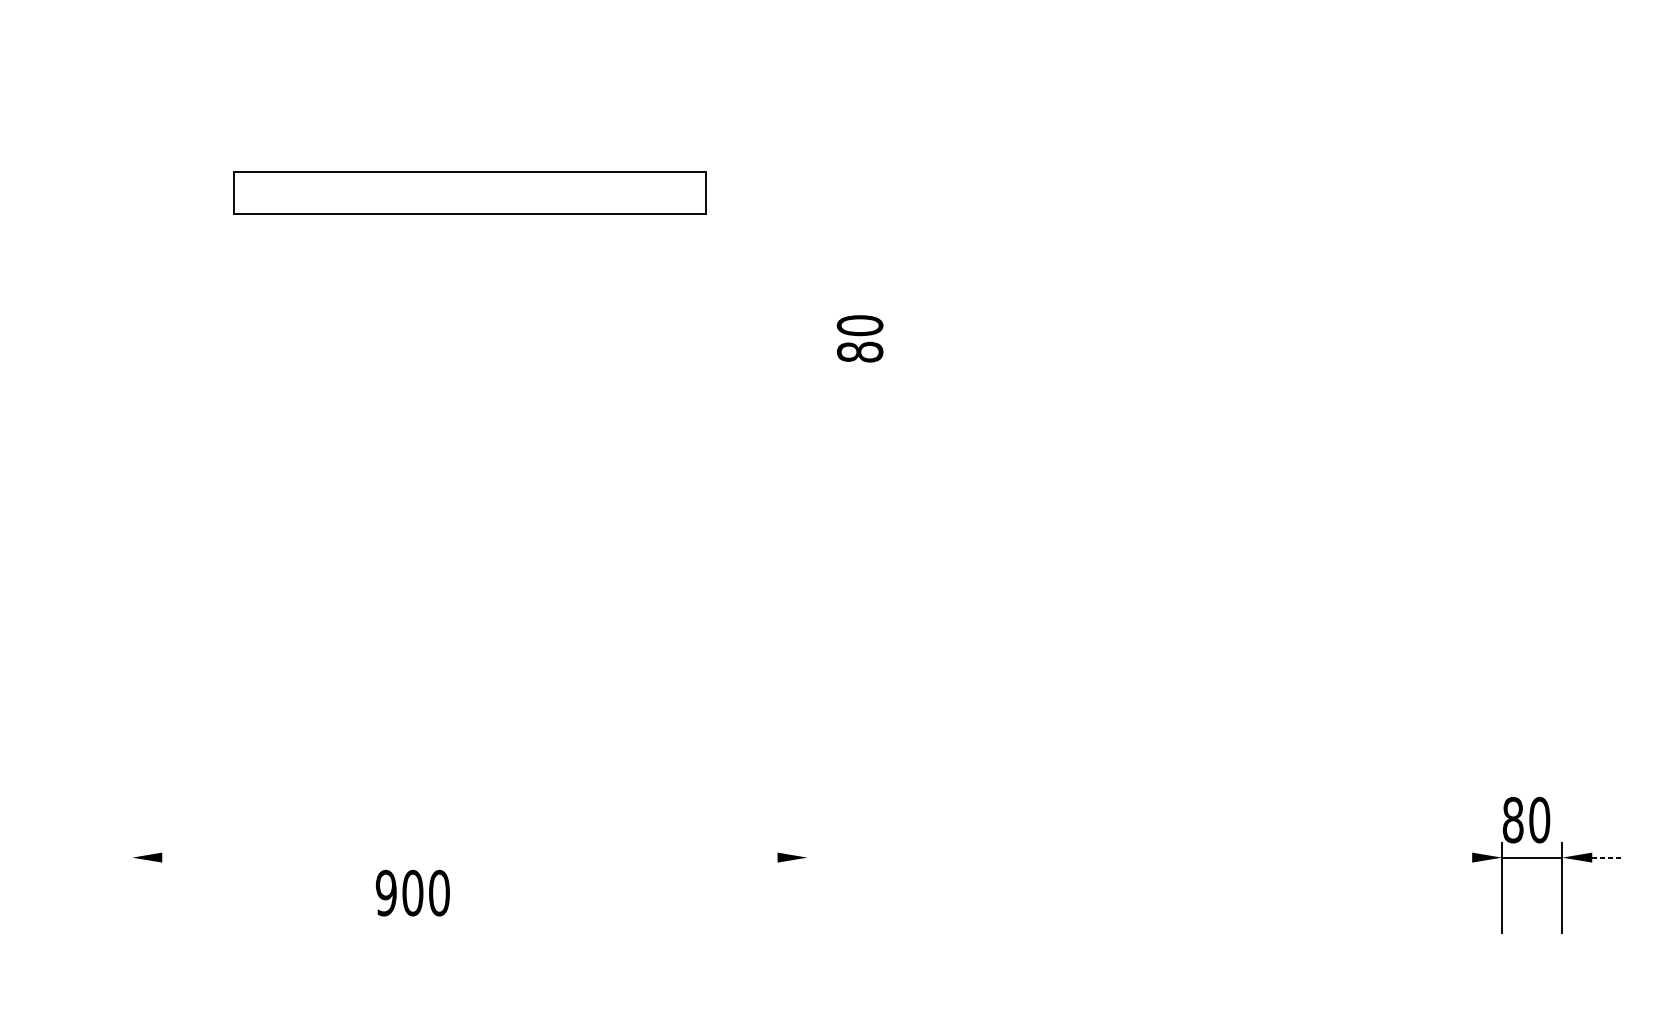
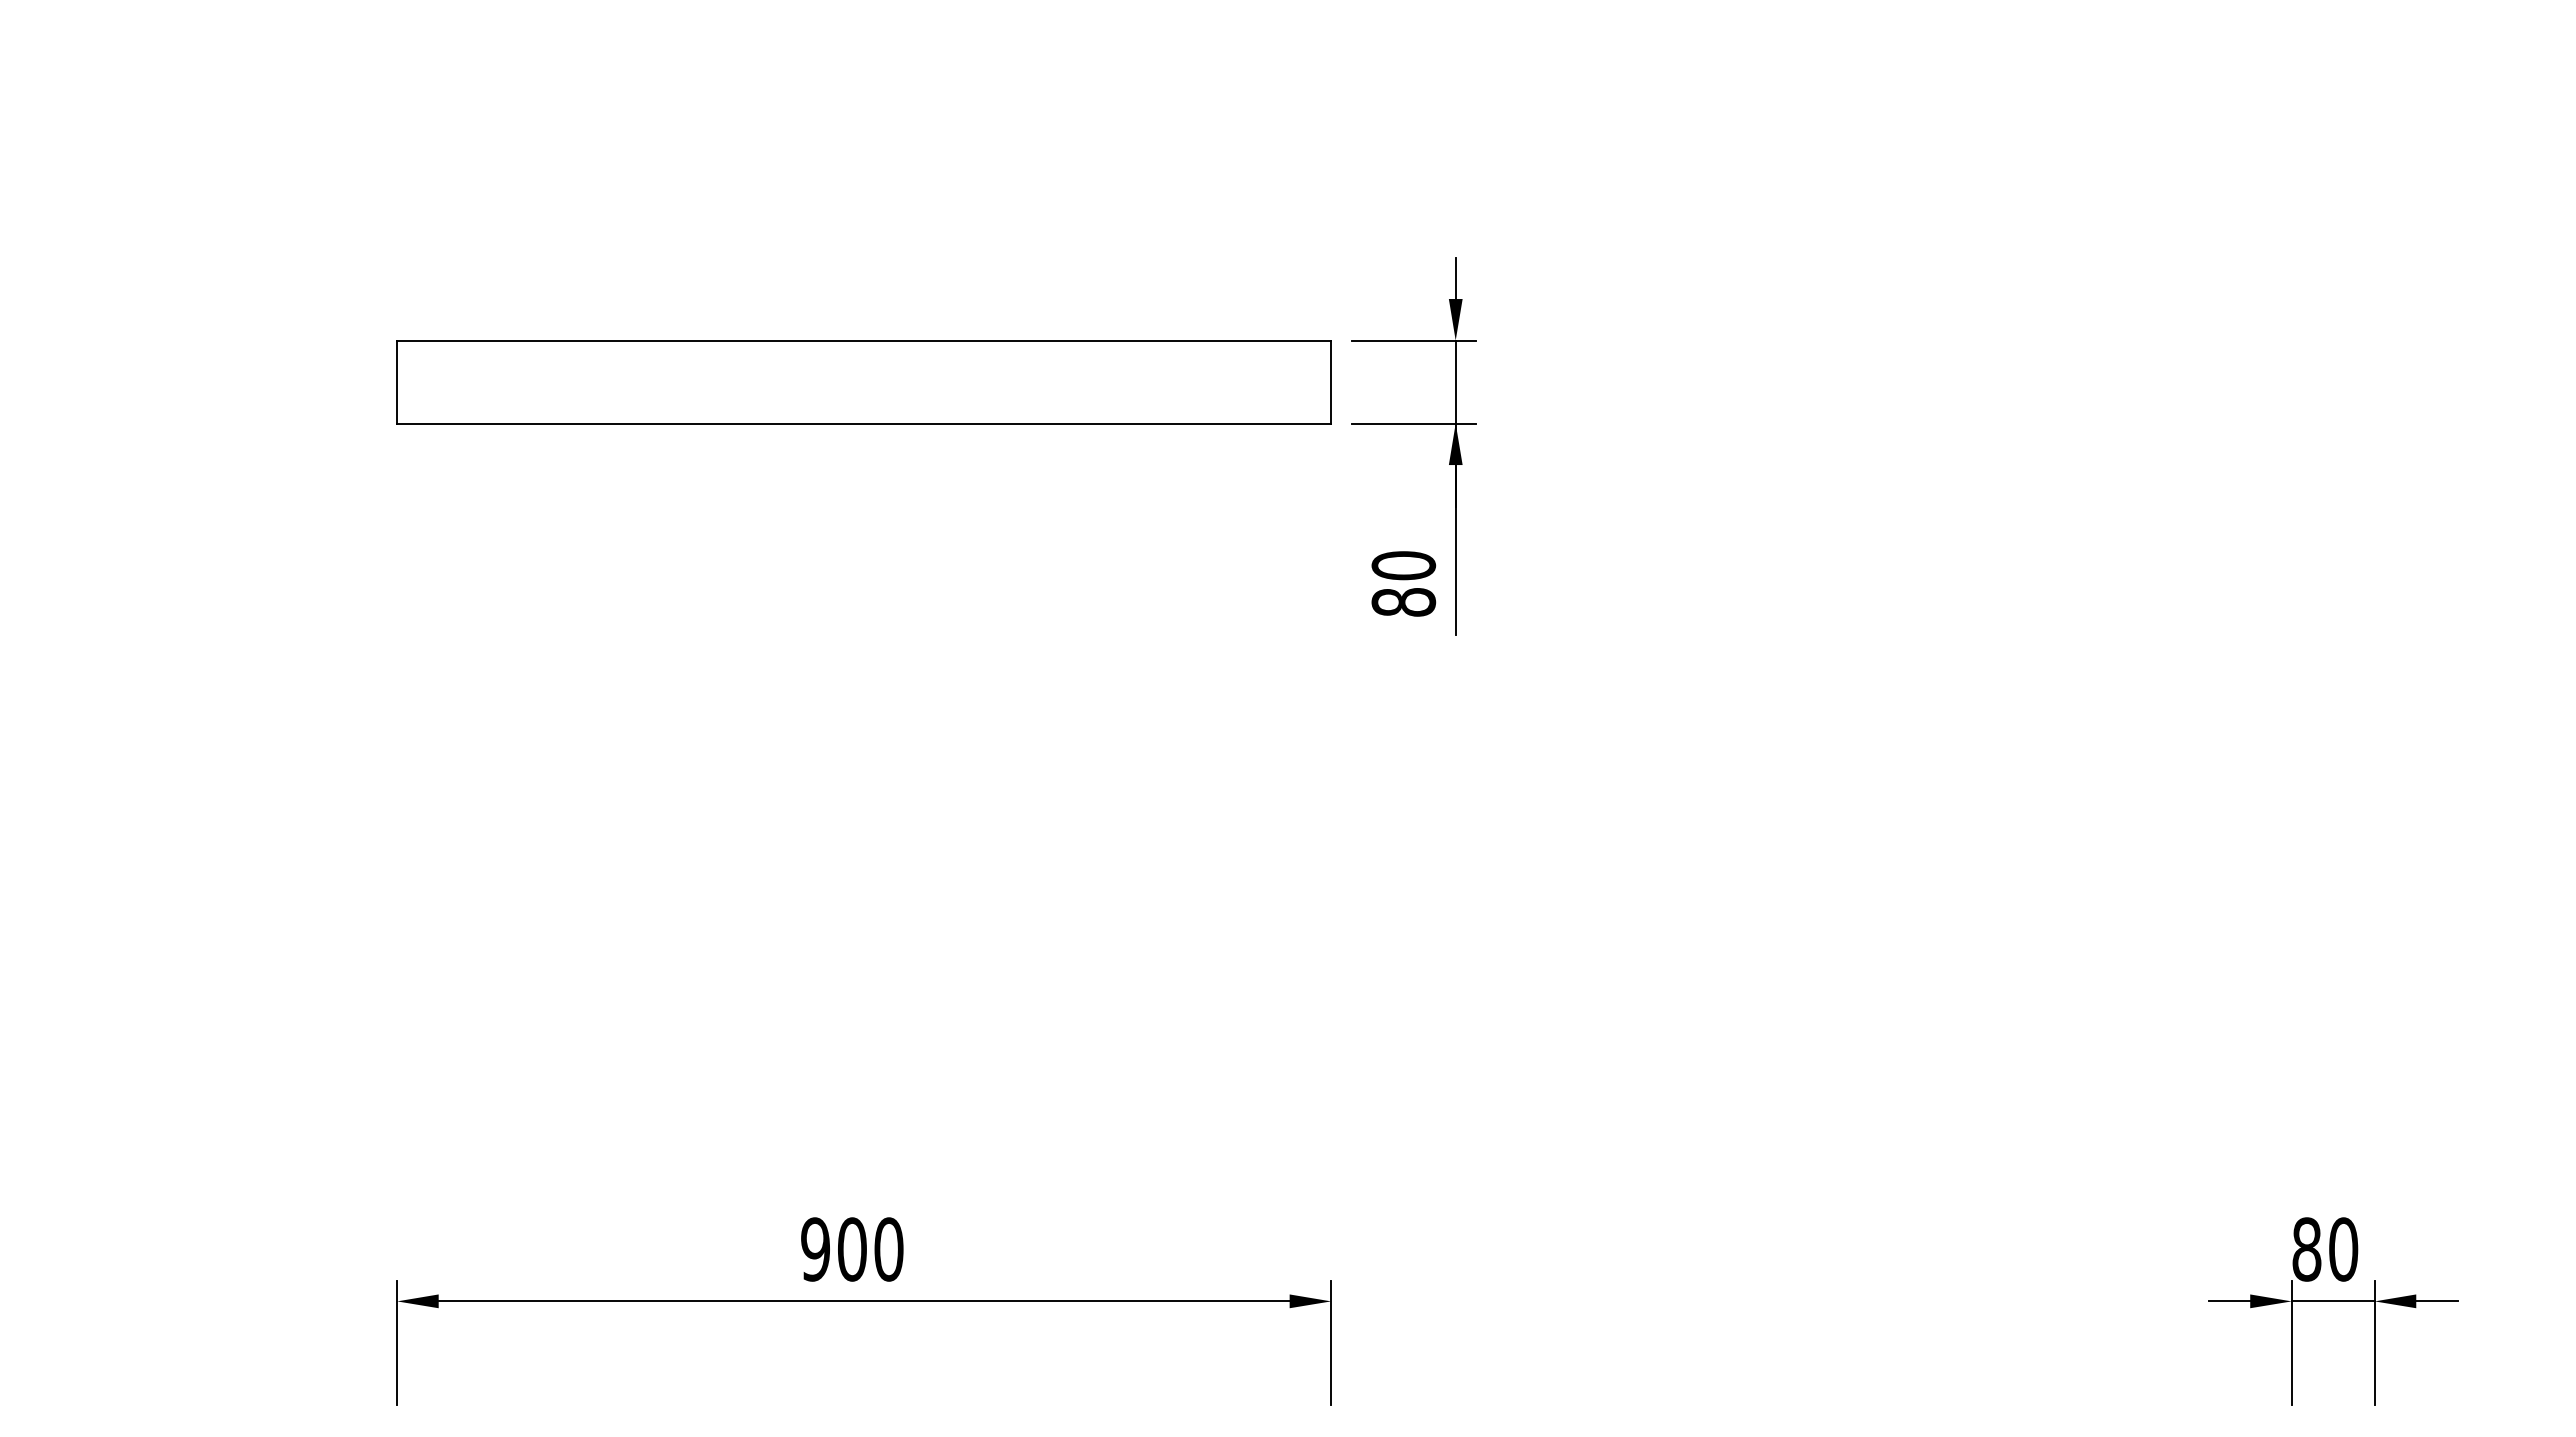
part: (469, 193) -> (863, 382), size x1.43
part: (867, 223) -> (1413, 424), added
line: (469, 857) -> (863, 1301), added
line: (1457, 857) -> (2229, 1301), added
line: (1607, 857) -> (2437, 1301), dashed -> solid
line: (132, 887) -> (397, 1342), added
line: (807, 887) -> (1331, 1342), added
text: (413, 893) -> (852, 1249), moved

